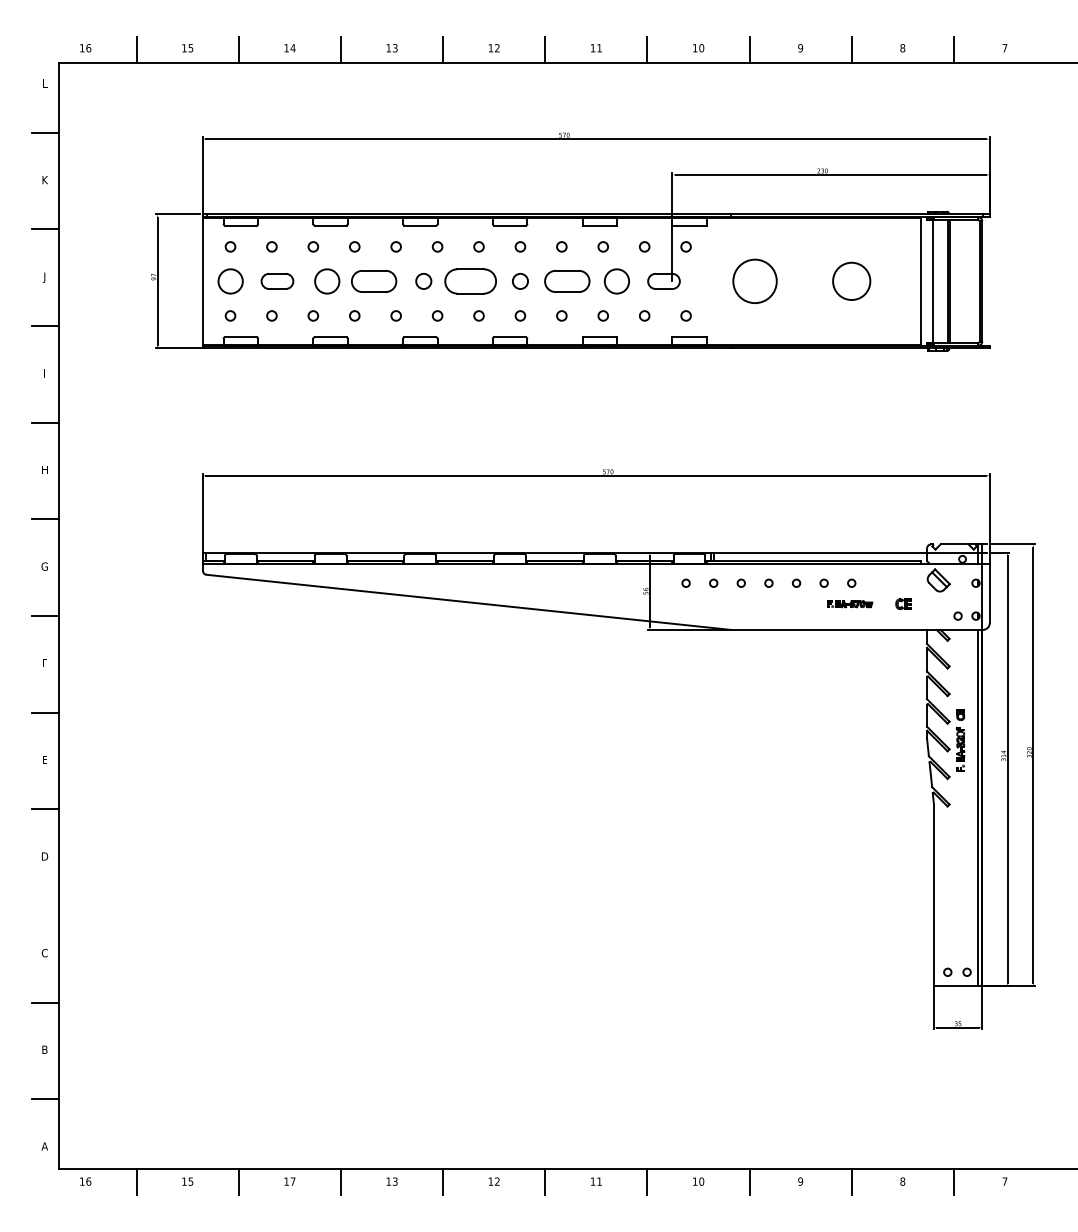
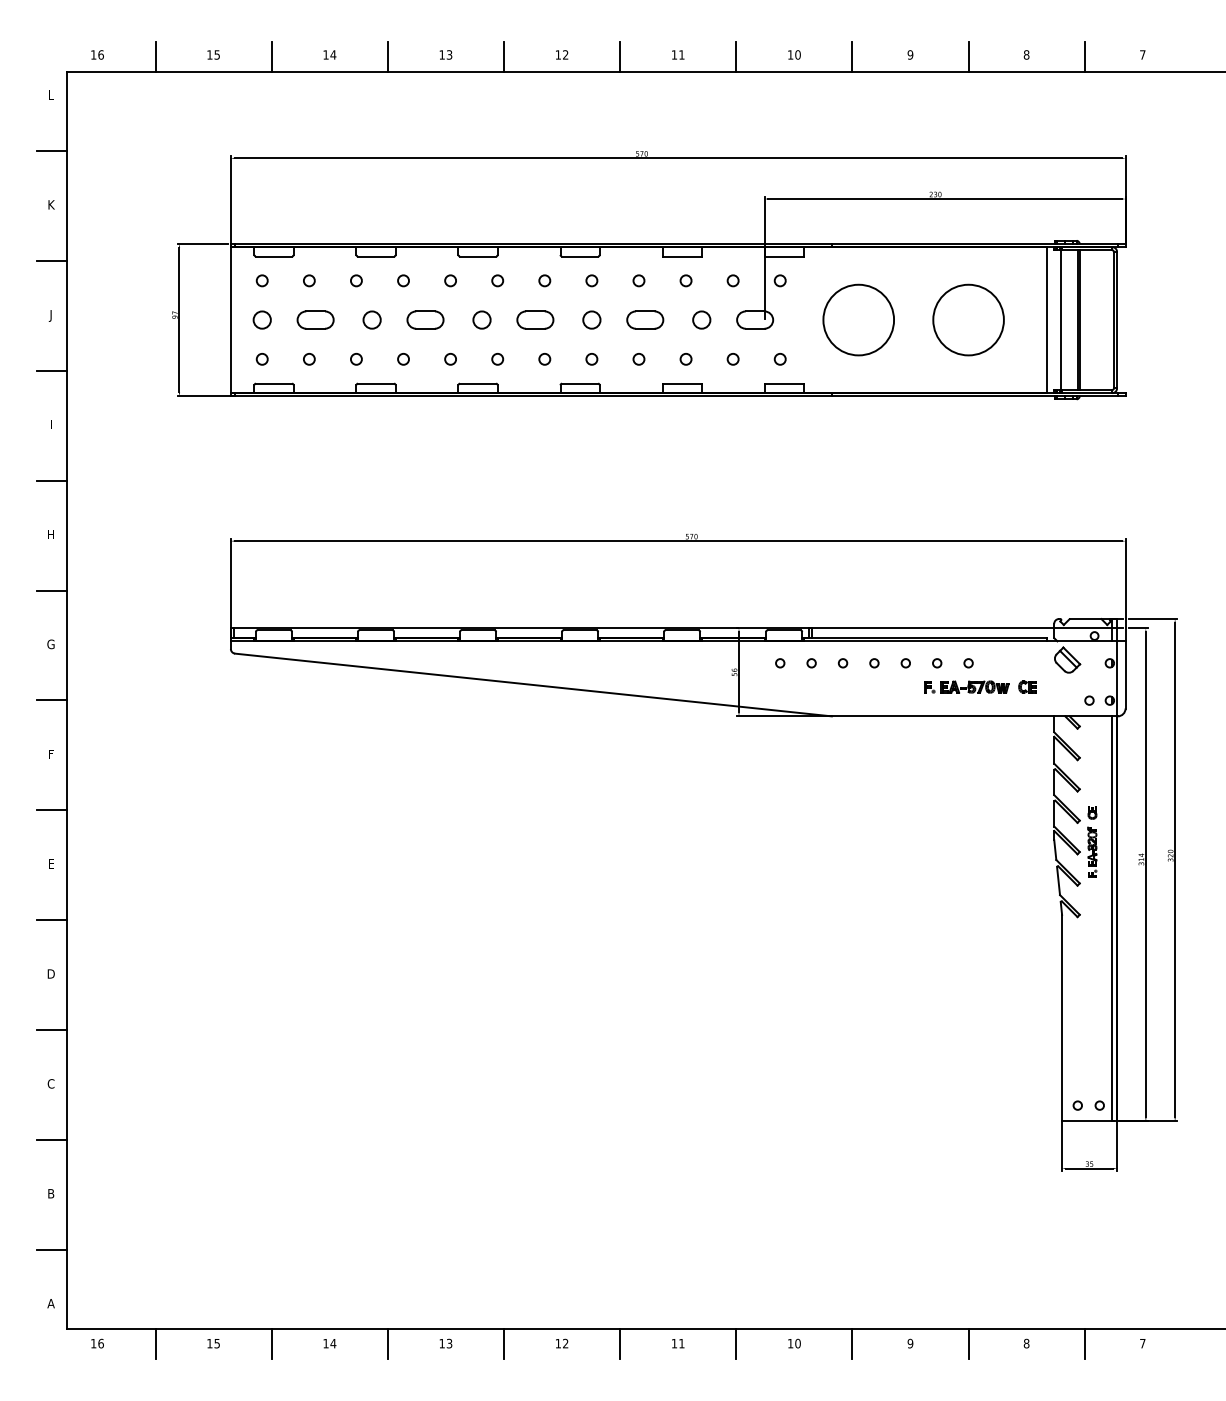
circle: (229, 280) -> (261, 319), size x0.62
circle: (326, 280) -> (371, 319), size x0.62
part: (374, 280) -> (425, 319), size x0.71
part: (470, 280) -> (535, 319), size x0.62
part: (567, 280) -> (645, 319), size x0.71
circle: (616, 280) -> (701, 319), size x0.62
circle: (754, 280) -> (858, 319), size x1.43
circle: (851, 280) -> (968, 319), size x1.67
part: (849, 603) -> (966, 686), size x1.67
line: (45, 906) -> (51, 1030), added
text: (293, 1181) -> (333, 1343), 17 -> 14

